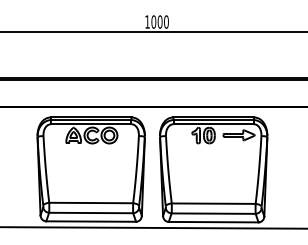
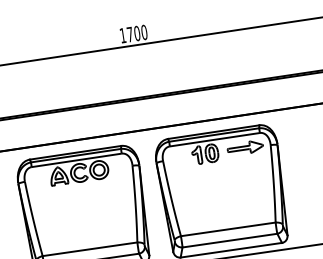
text: (153, 21) -> (129, 34), 1000 -> 1700

